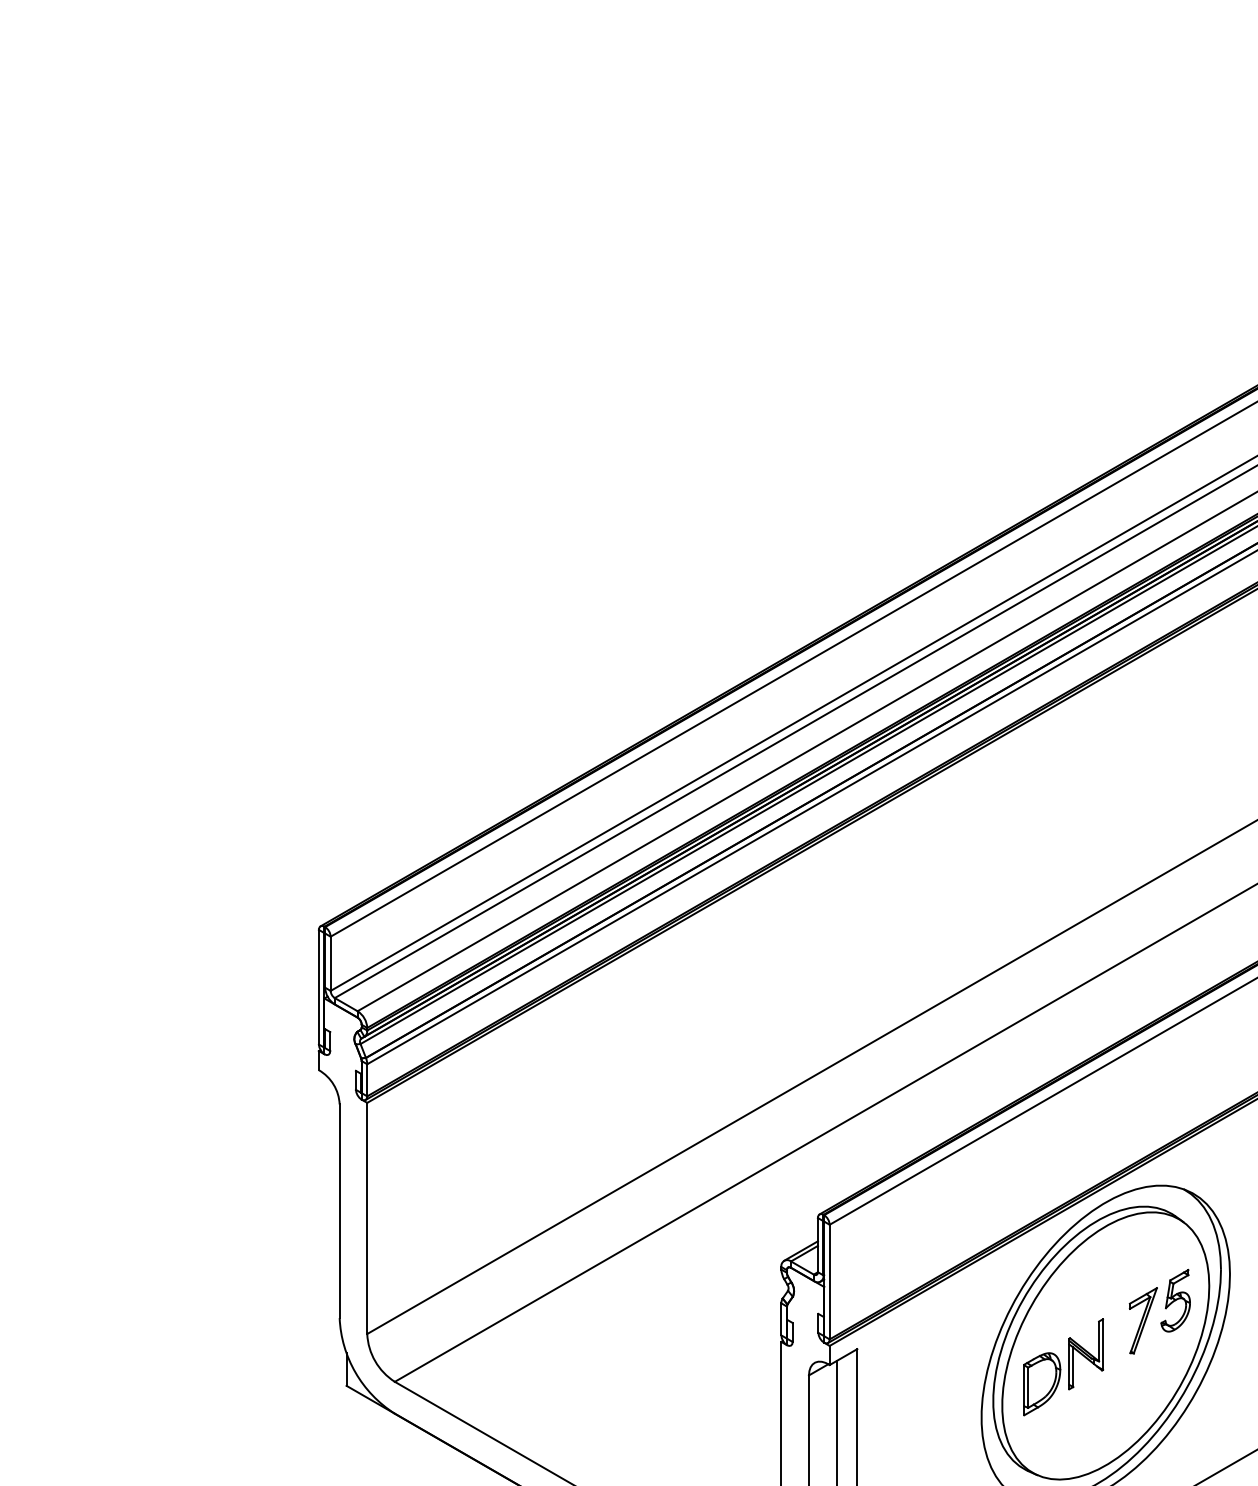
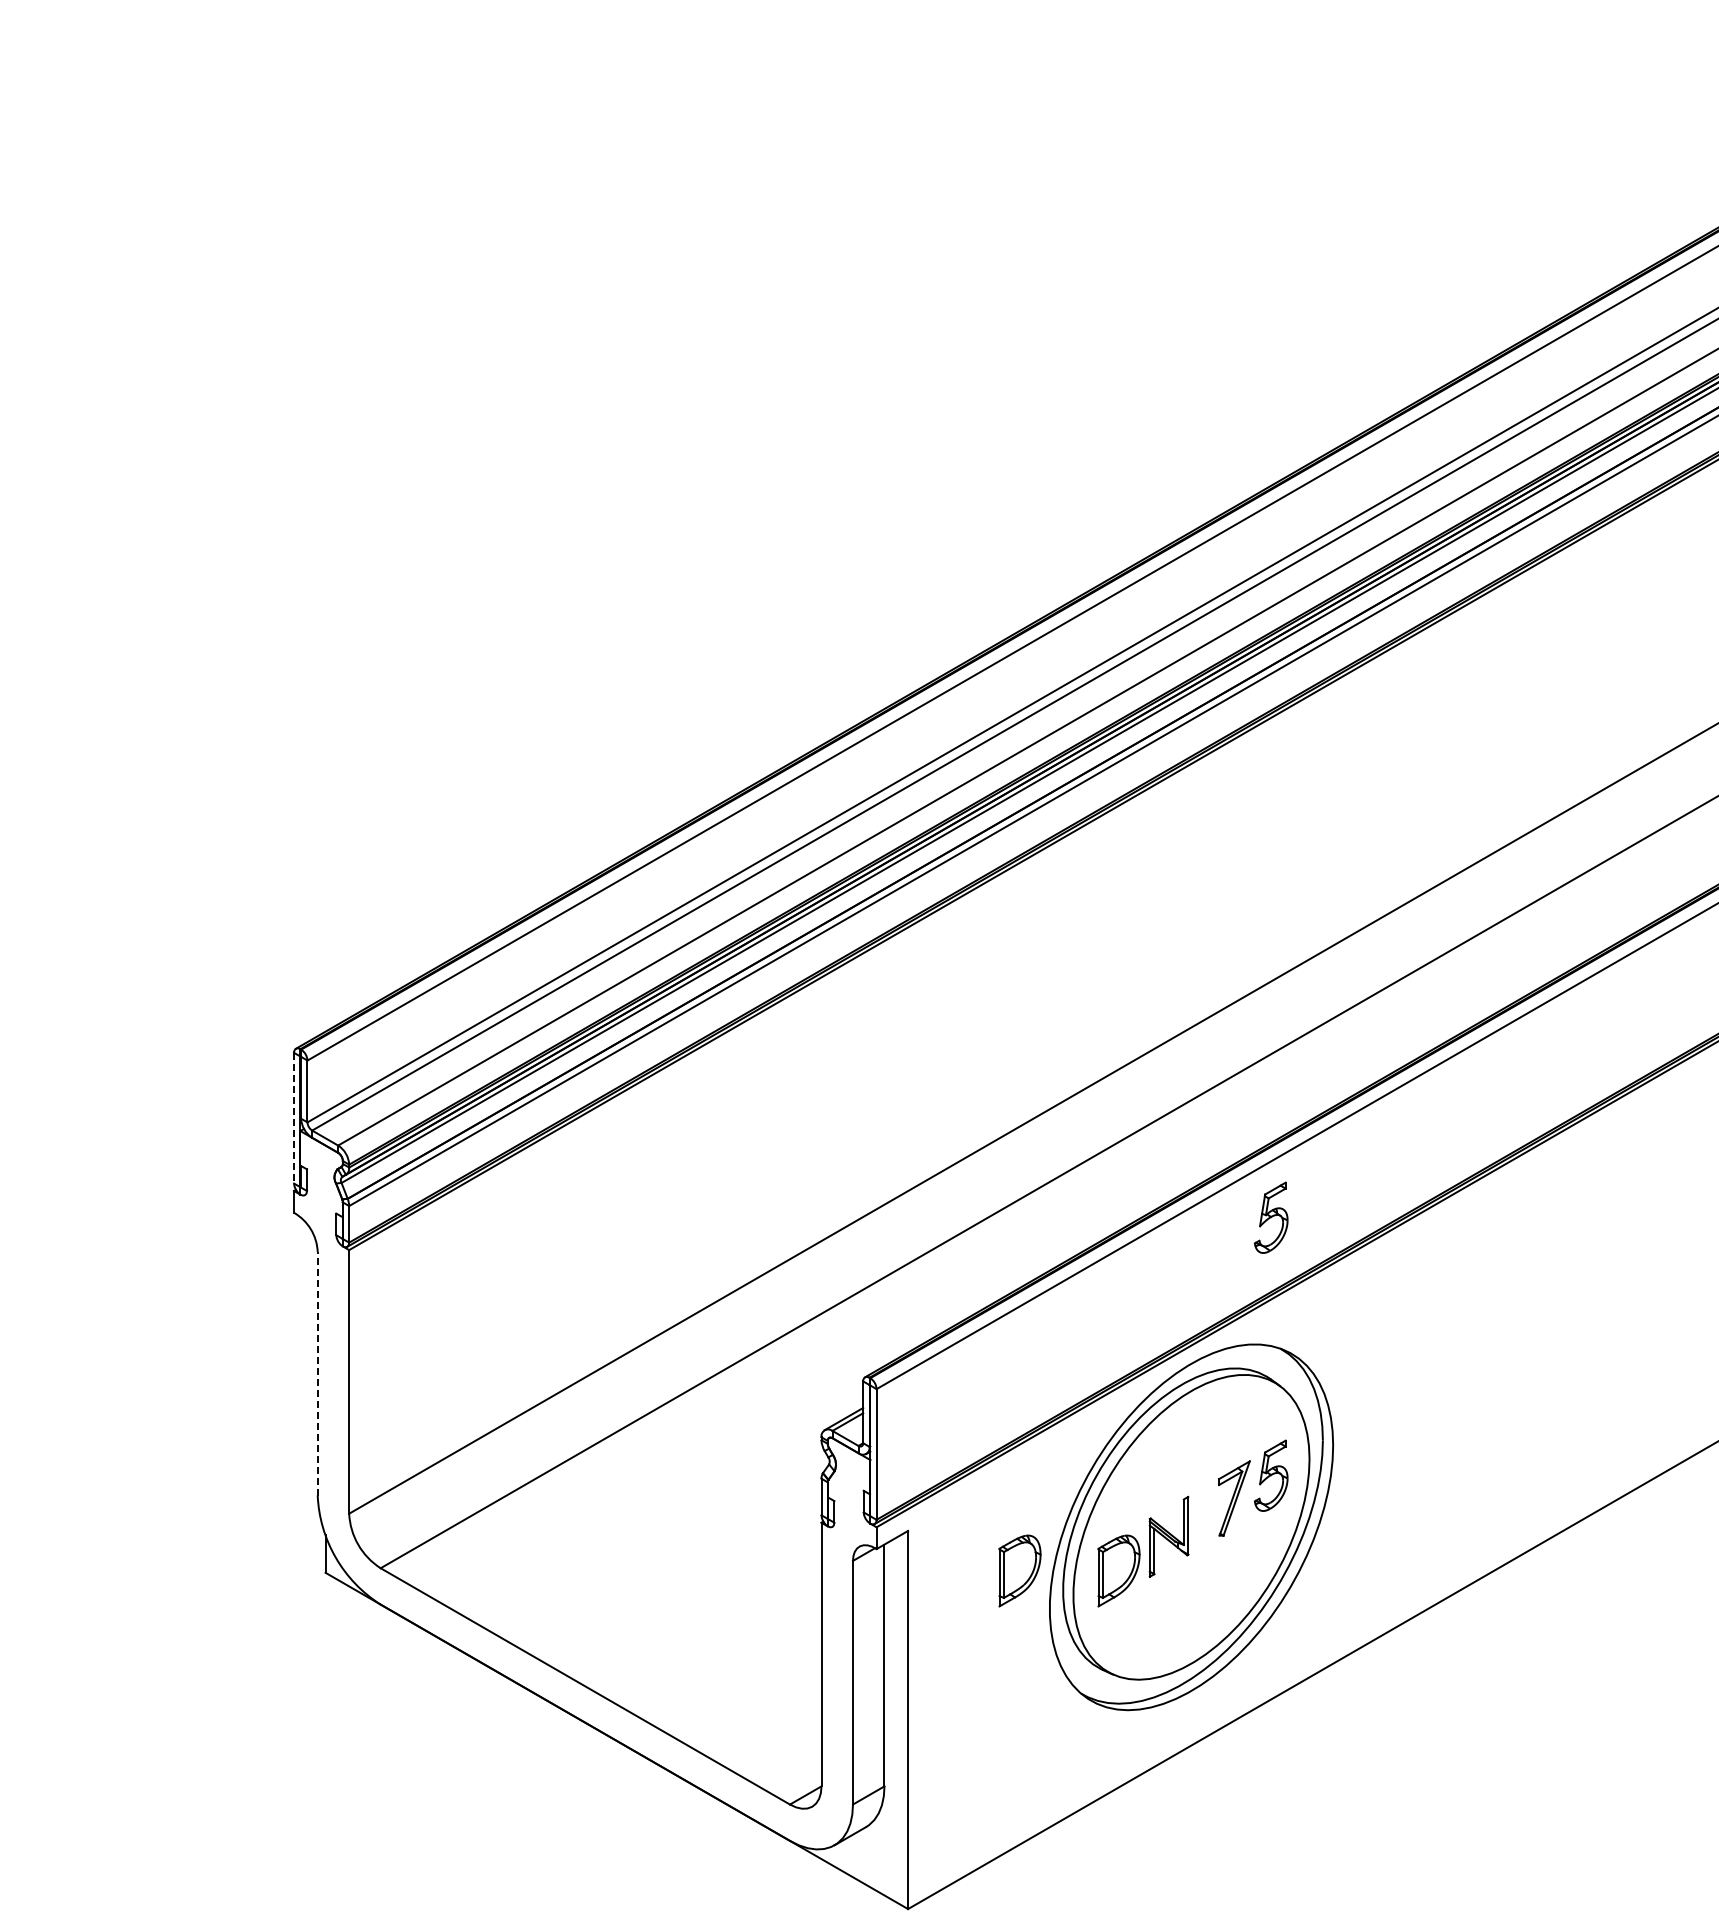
line: (319, 987) -> (294, 1118), solid -> dashed
part: (1175, 1074) -> (1270, 1217), added
line: (339, 1211) -> (317, 1373), solid -> dashed
part: (954, 1383) -> (1019, 1570), added

